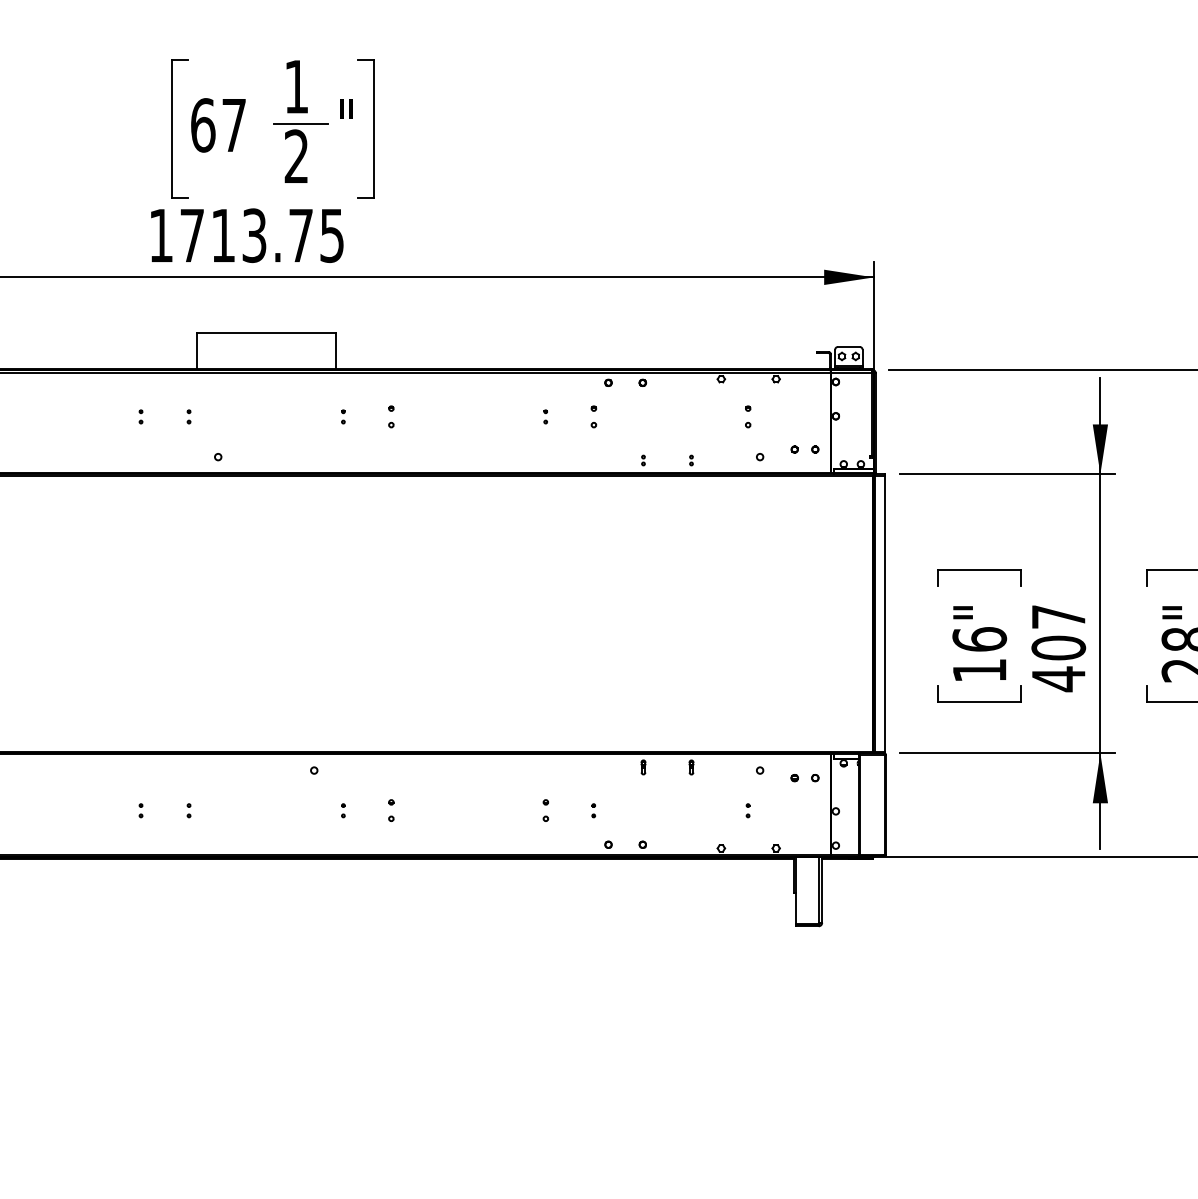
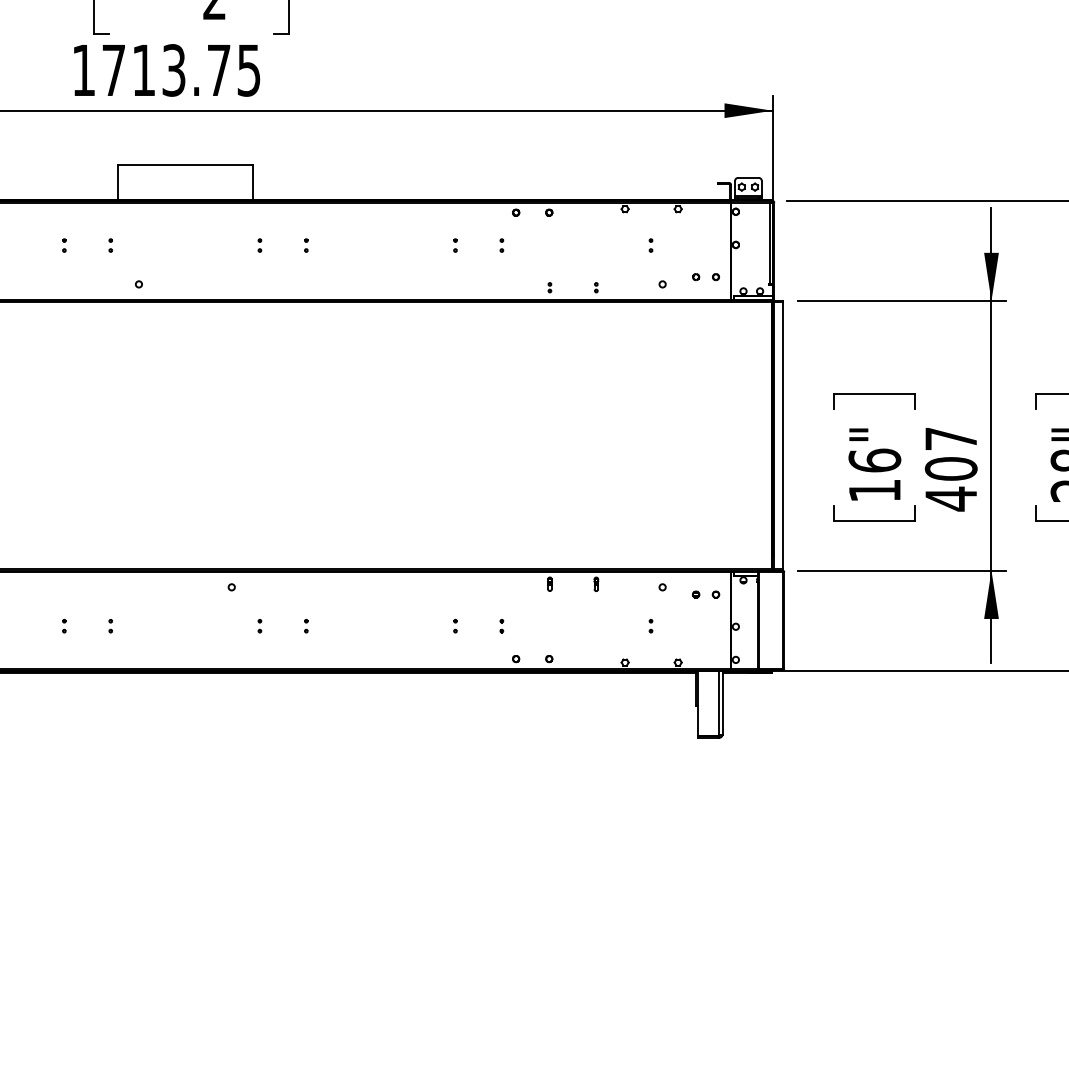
part: (391, 416) -> (306, 245), size x0.62
part: (593, 416) -> (501, 245), size x0.62
part: (747, 416) -> (650, 245), size x0.62
part: (391, 810) -> (306, 625), size x0.62
part: (545, 810) -> (455, 625), size x0.62

